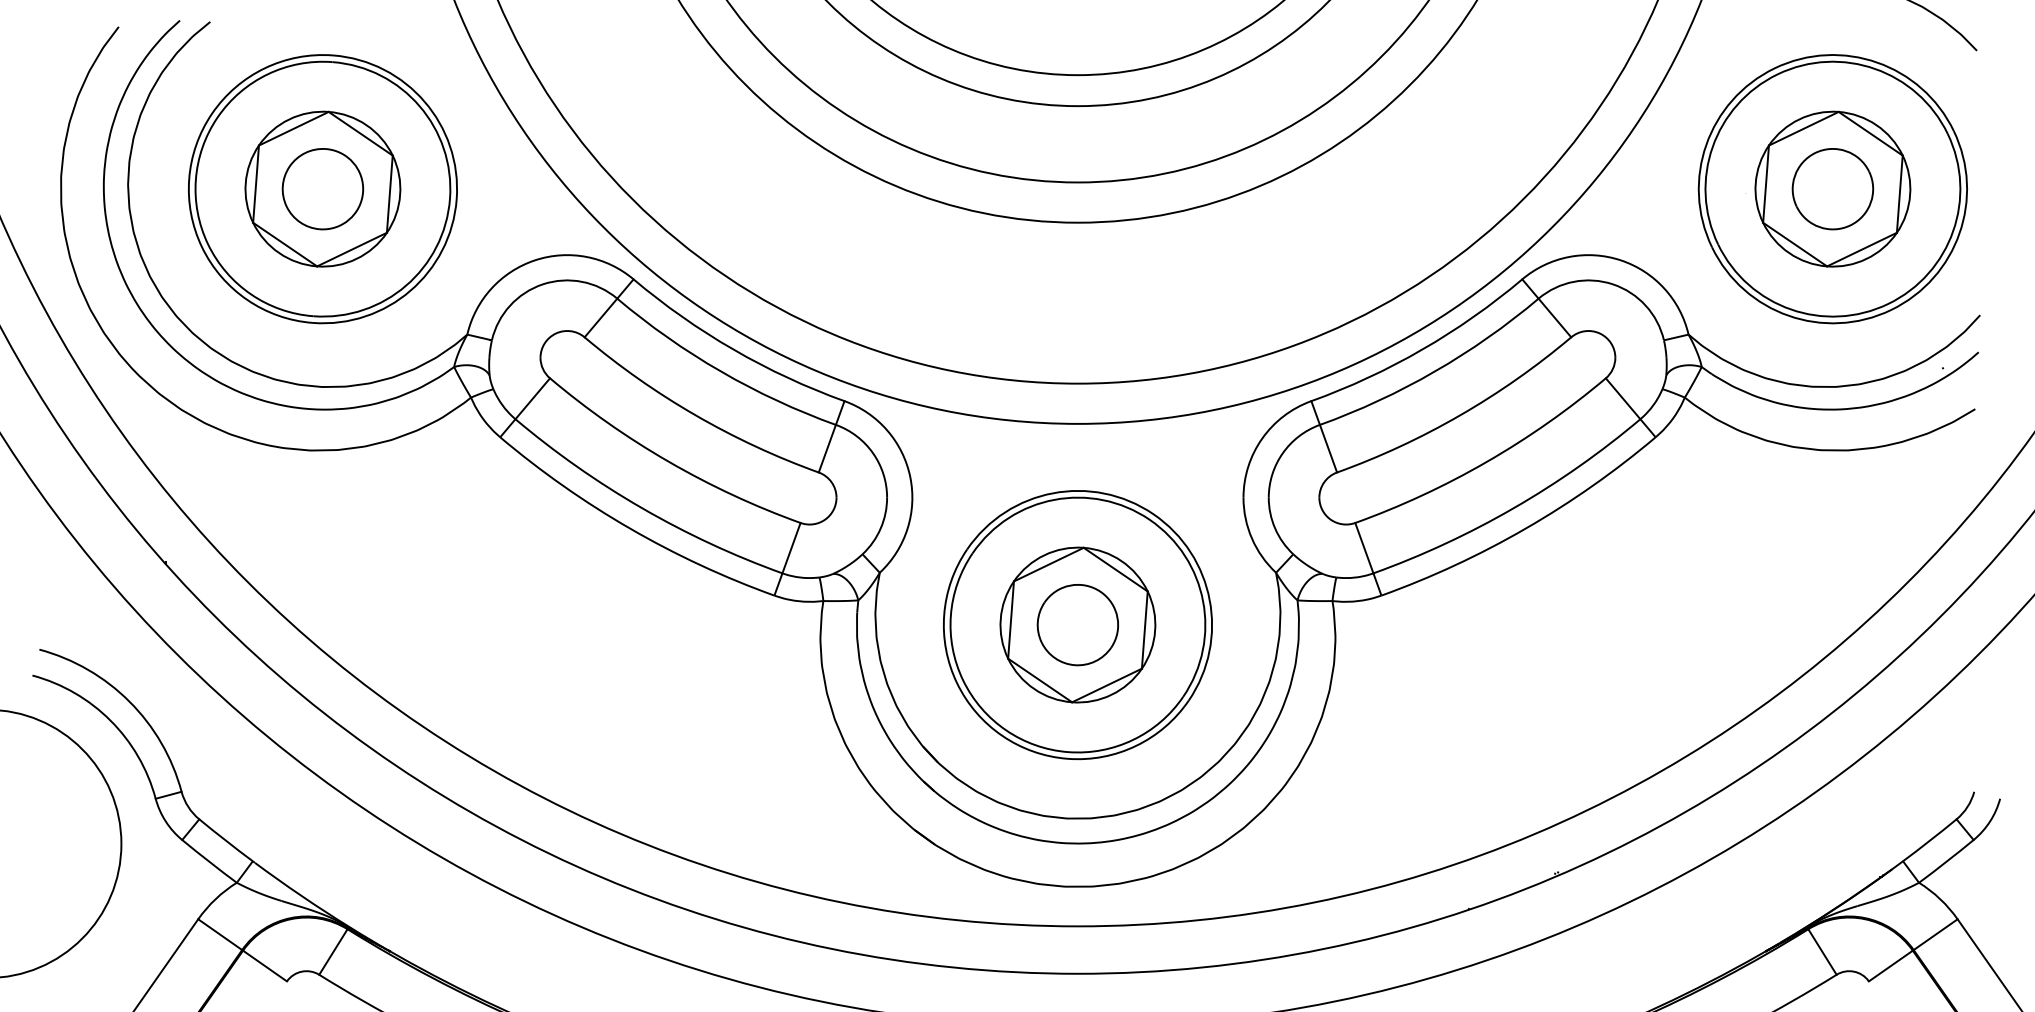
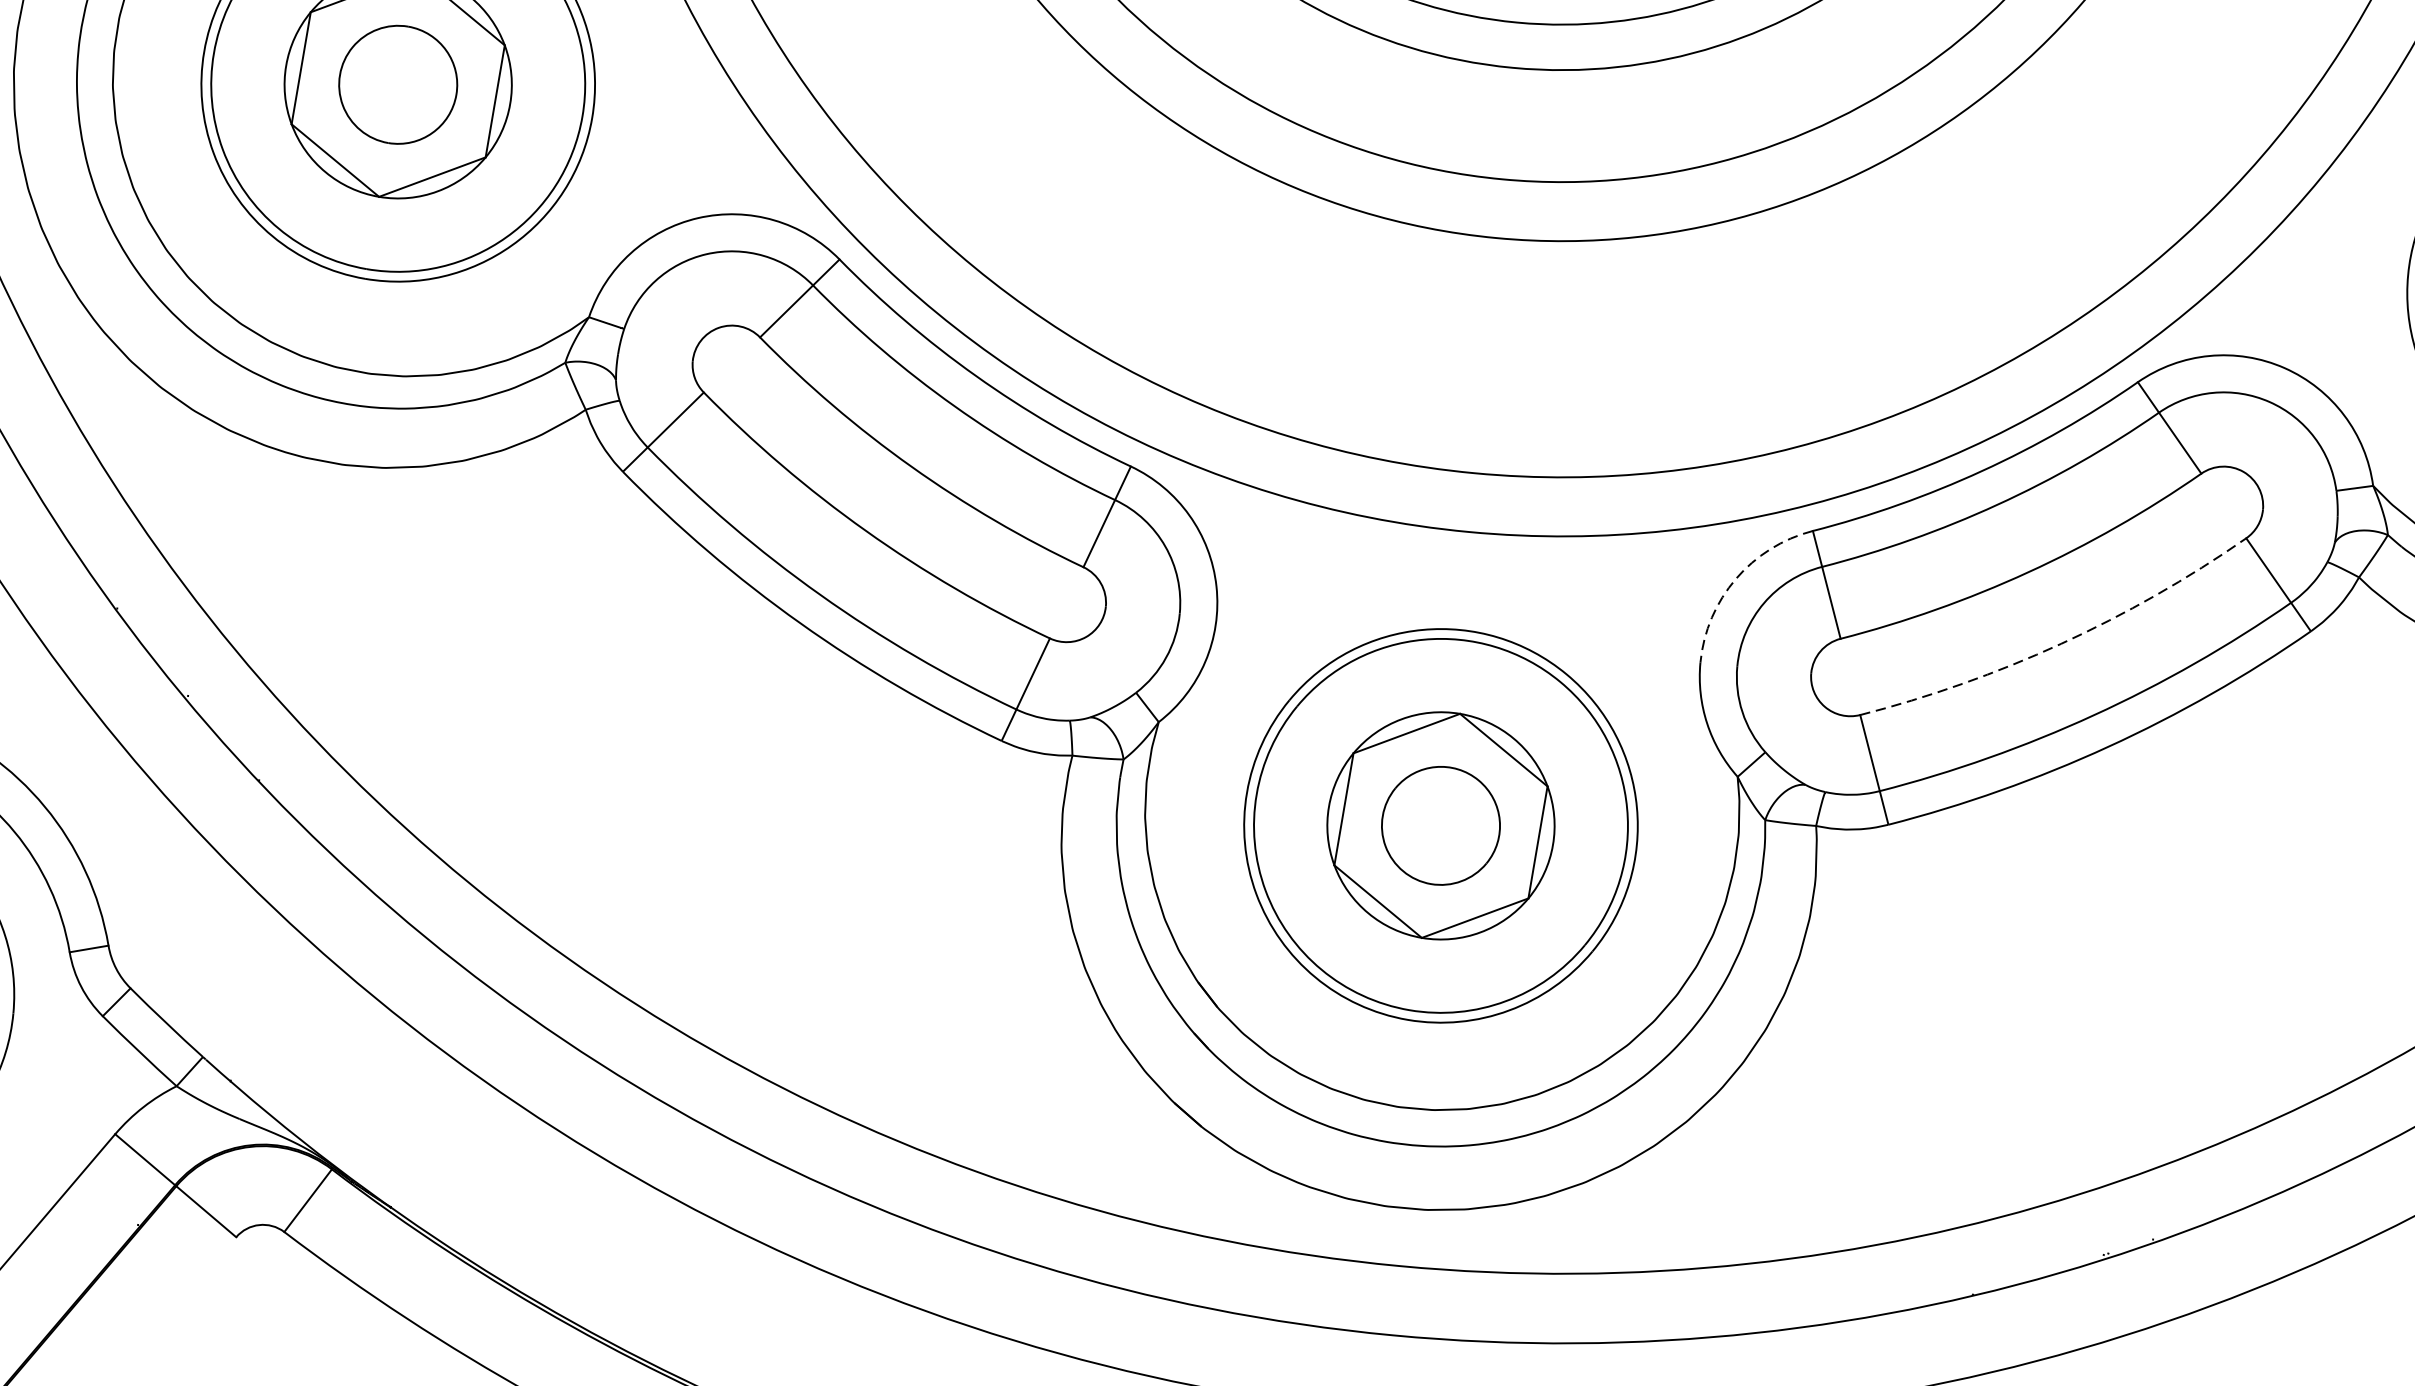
arc: (1262, 438) -> (1736, 578), solid -> dashed
arc: (1487, 461) -> (2061, 643), solid -> dashed

